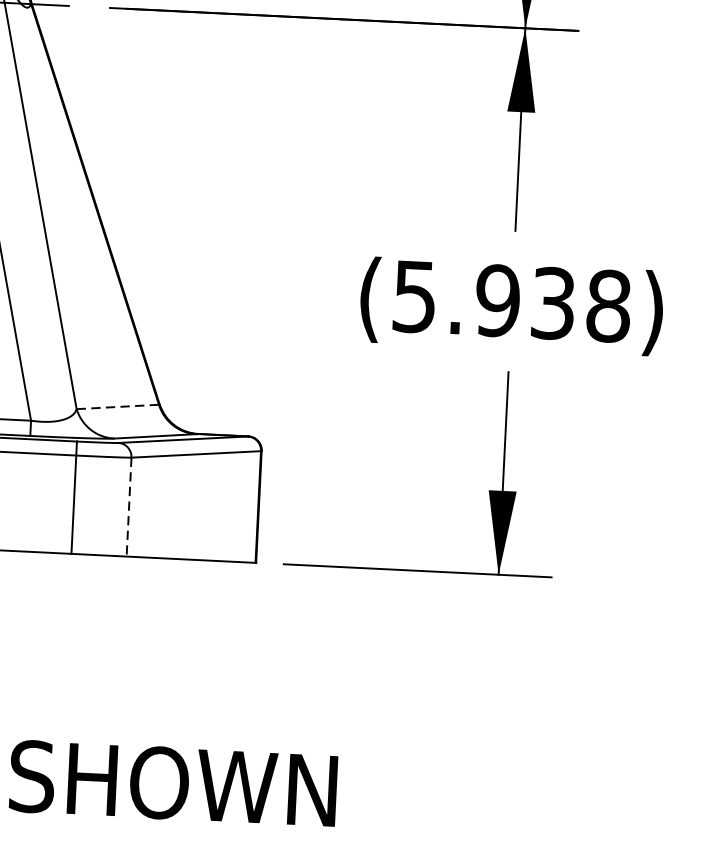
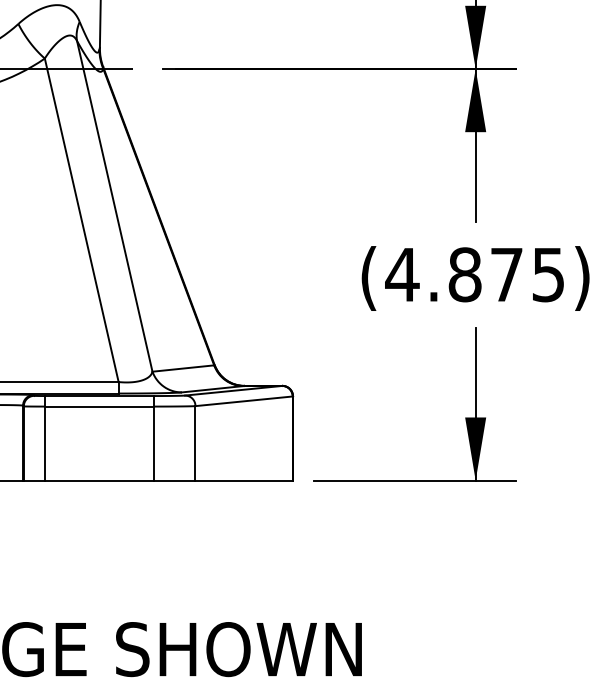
text: (511, 301) -> (475, 274), (5.938) -> (4.875)
line: (116, 406) -> (182, 368), dashed -> solid
line: (129, 507) -> (195, 443), dashed -> solid

